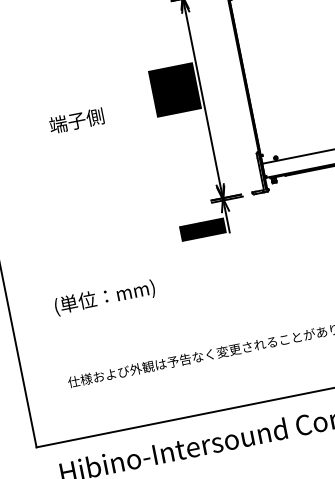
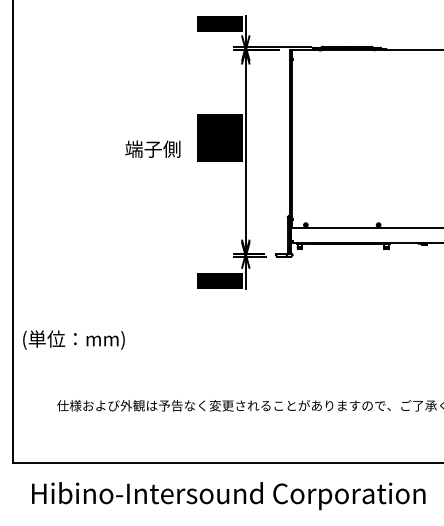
text: (76, 120) -> (152, 148), moved
text: (104, 297) -> (73, 339), moved

